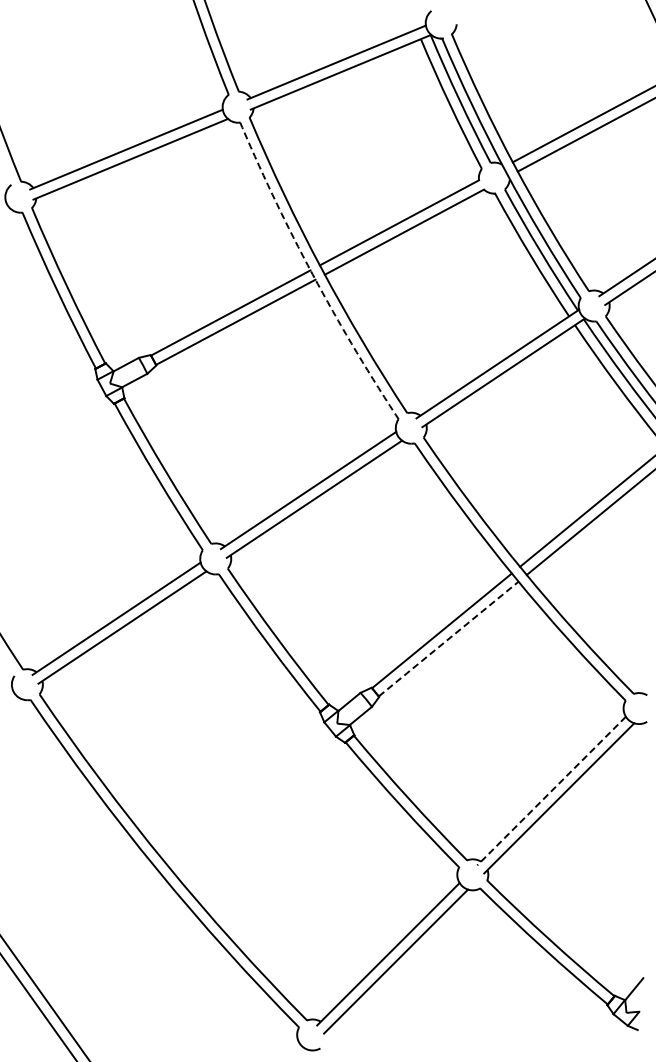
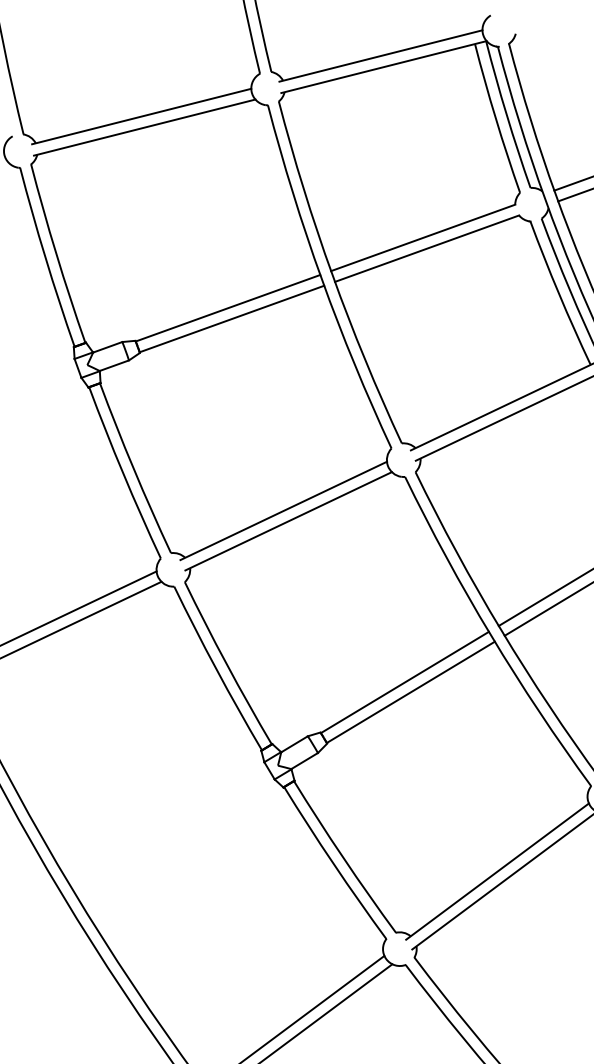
arc: (312, 274) -> (321, 279), dashed -> solid
line: (449, 638) -> (411, 691), dashed -> solid
line: (551, 791) -> (497, 872), dashed -> solid

